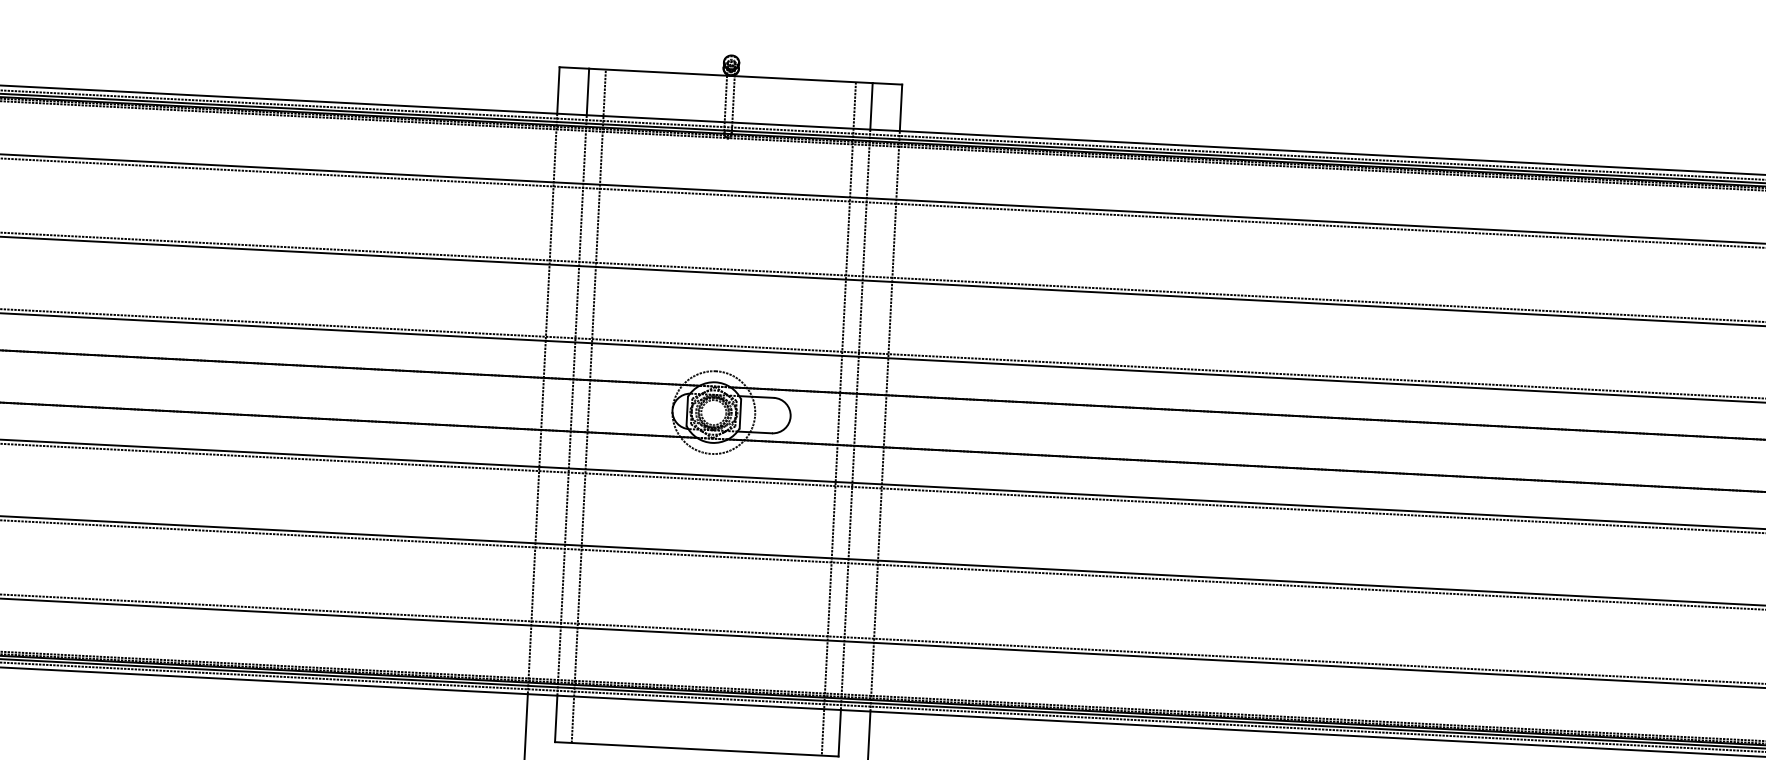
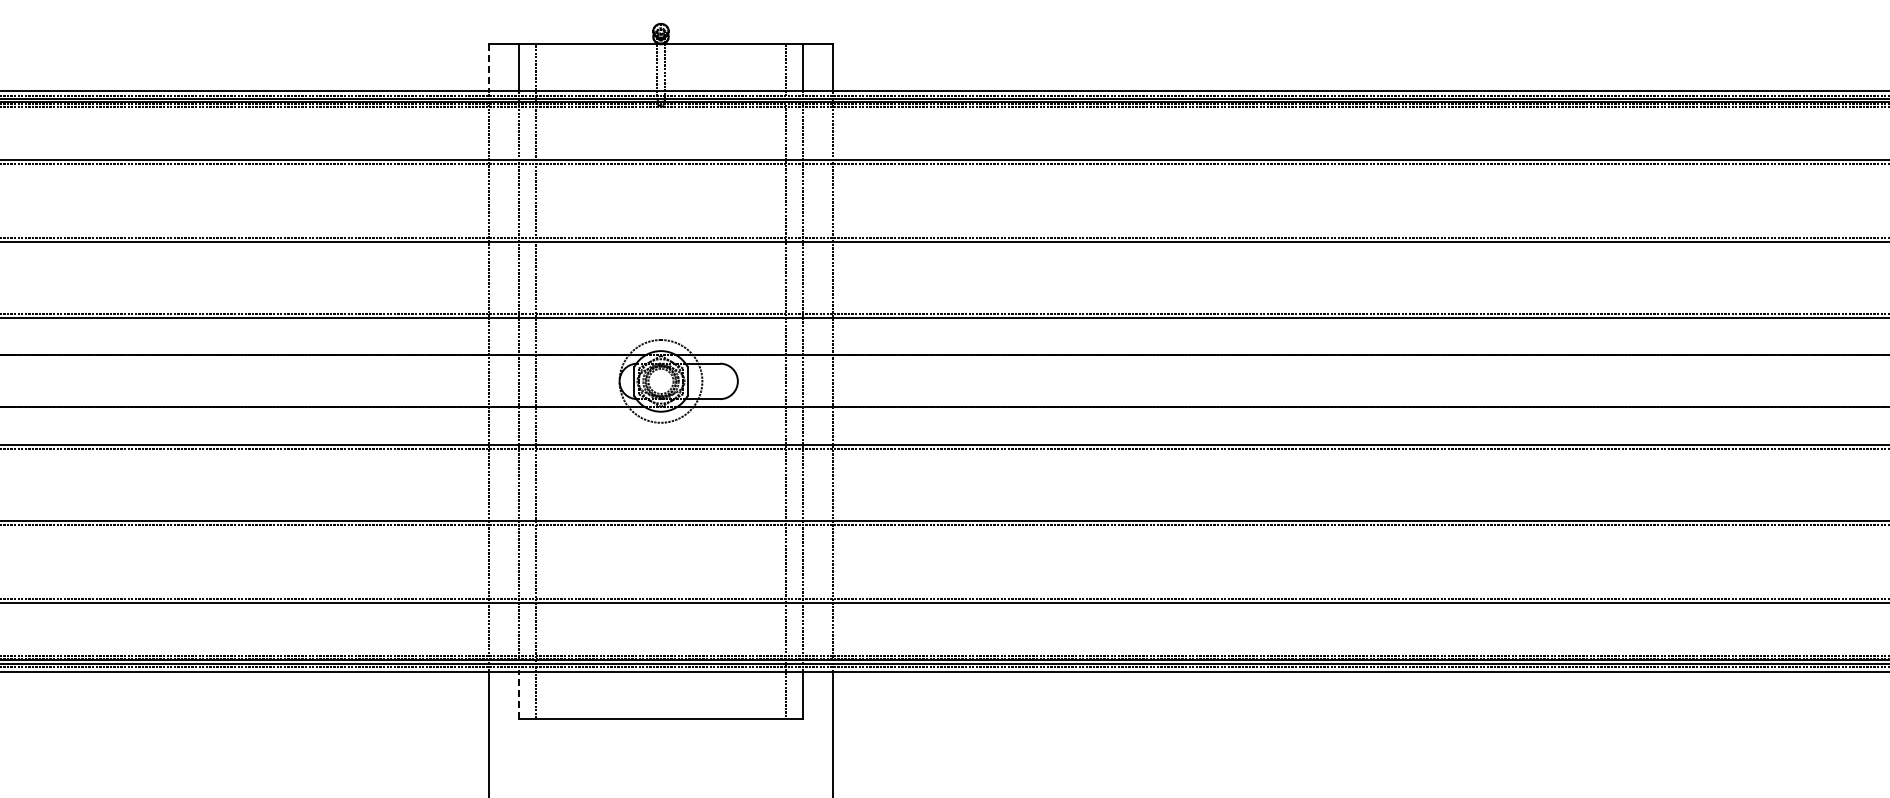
line: (558, 91) -> (489, 68), solid -> dashed
line: (556, 718) -> (519, 694), solid -> dashed

